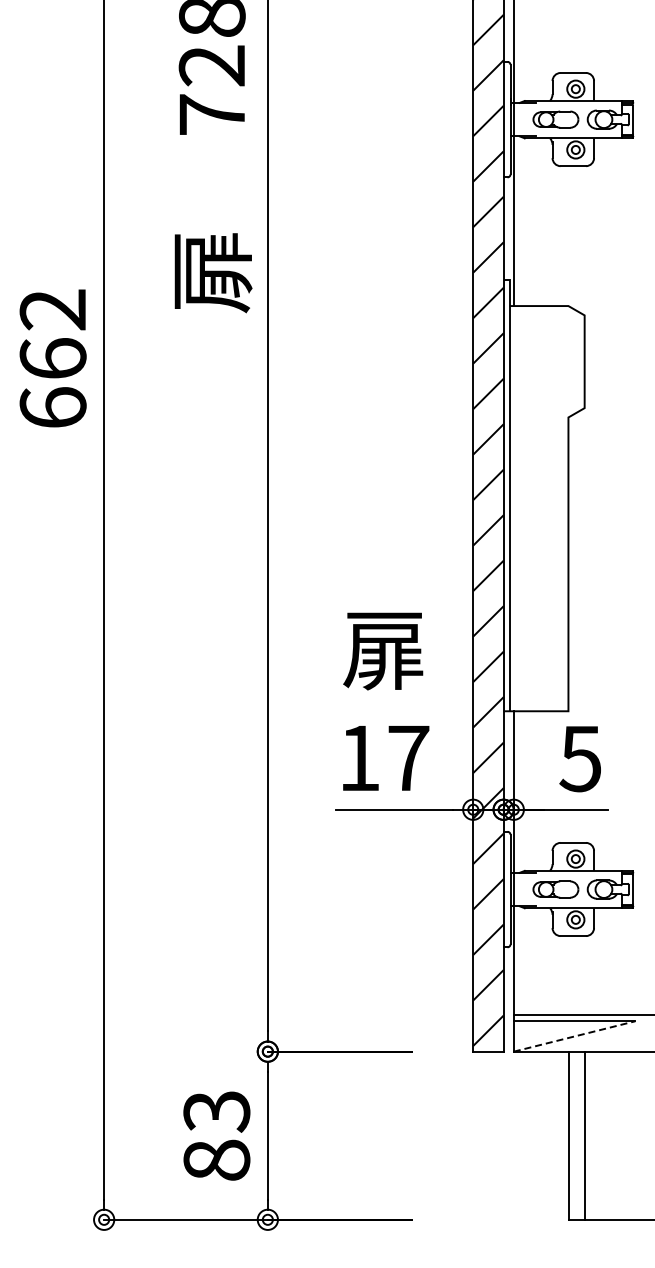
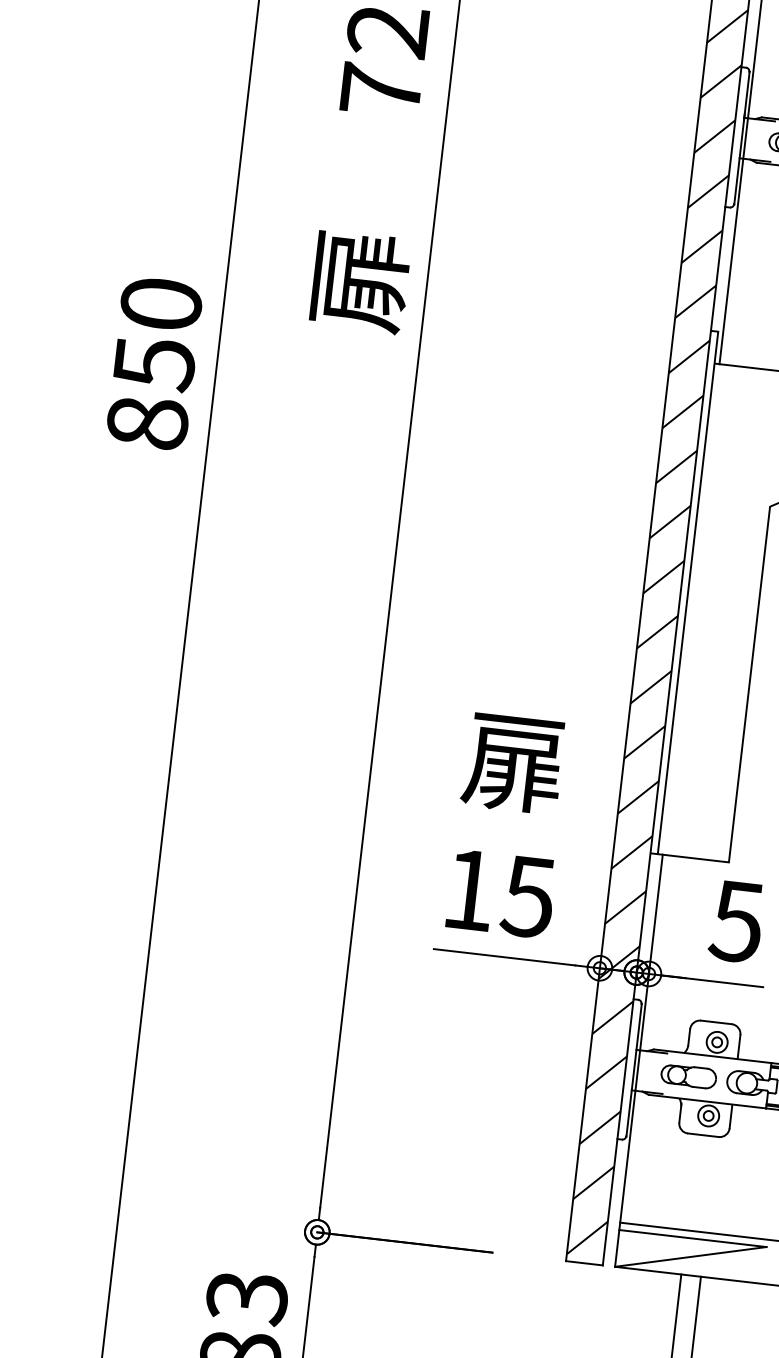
text: (52, 358) -> (153, 363), 662 -> 850
text: (408, 758) -> (528, 897), 17 -> 15
line: (574, 1036) -> (690, 1256), dashed -> solid

